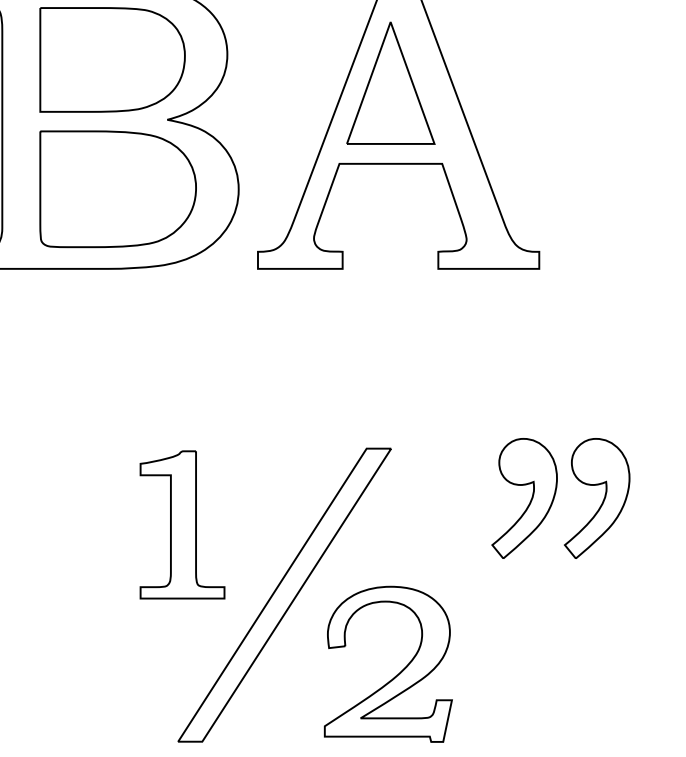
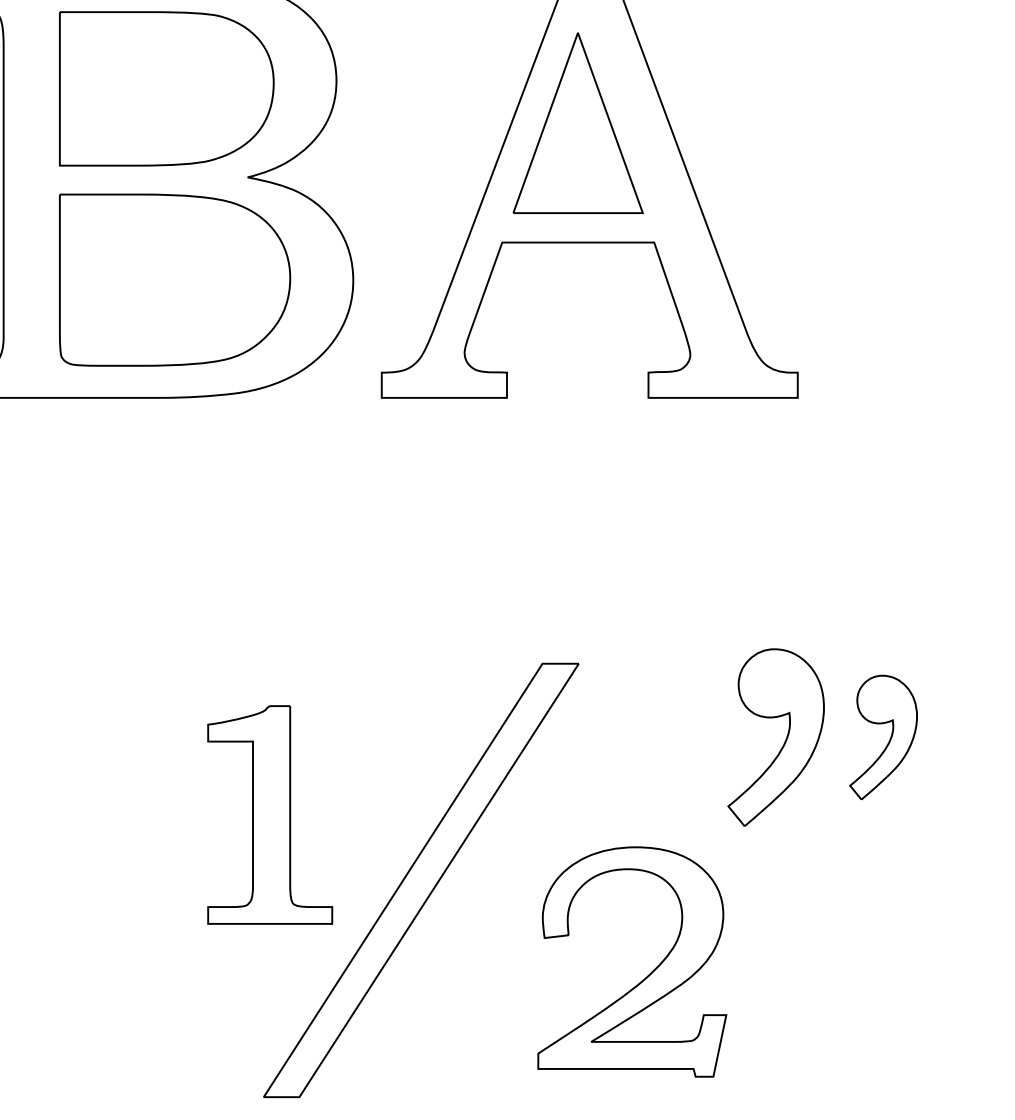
part: (597, 498) -> (883, 737), size x0.7
part: (182, 524) -> (270, 814), moved
part: (395, 675) -> (642, 978), moved

